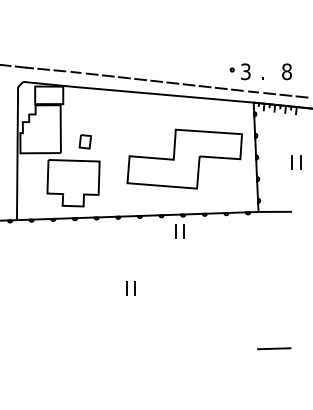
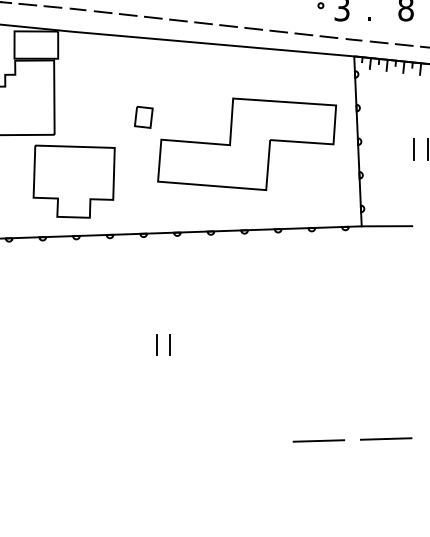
part: (84, 141) -> (142, 116), moved
part: (179, 231) -> (238, 256), removed
line: (230, 349) -> (318, 440), added

